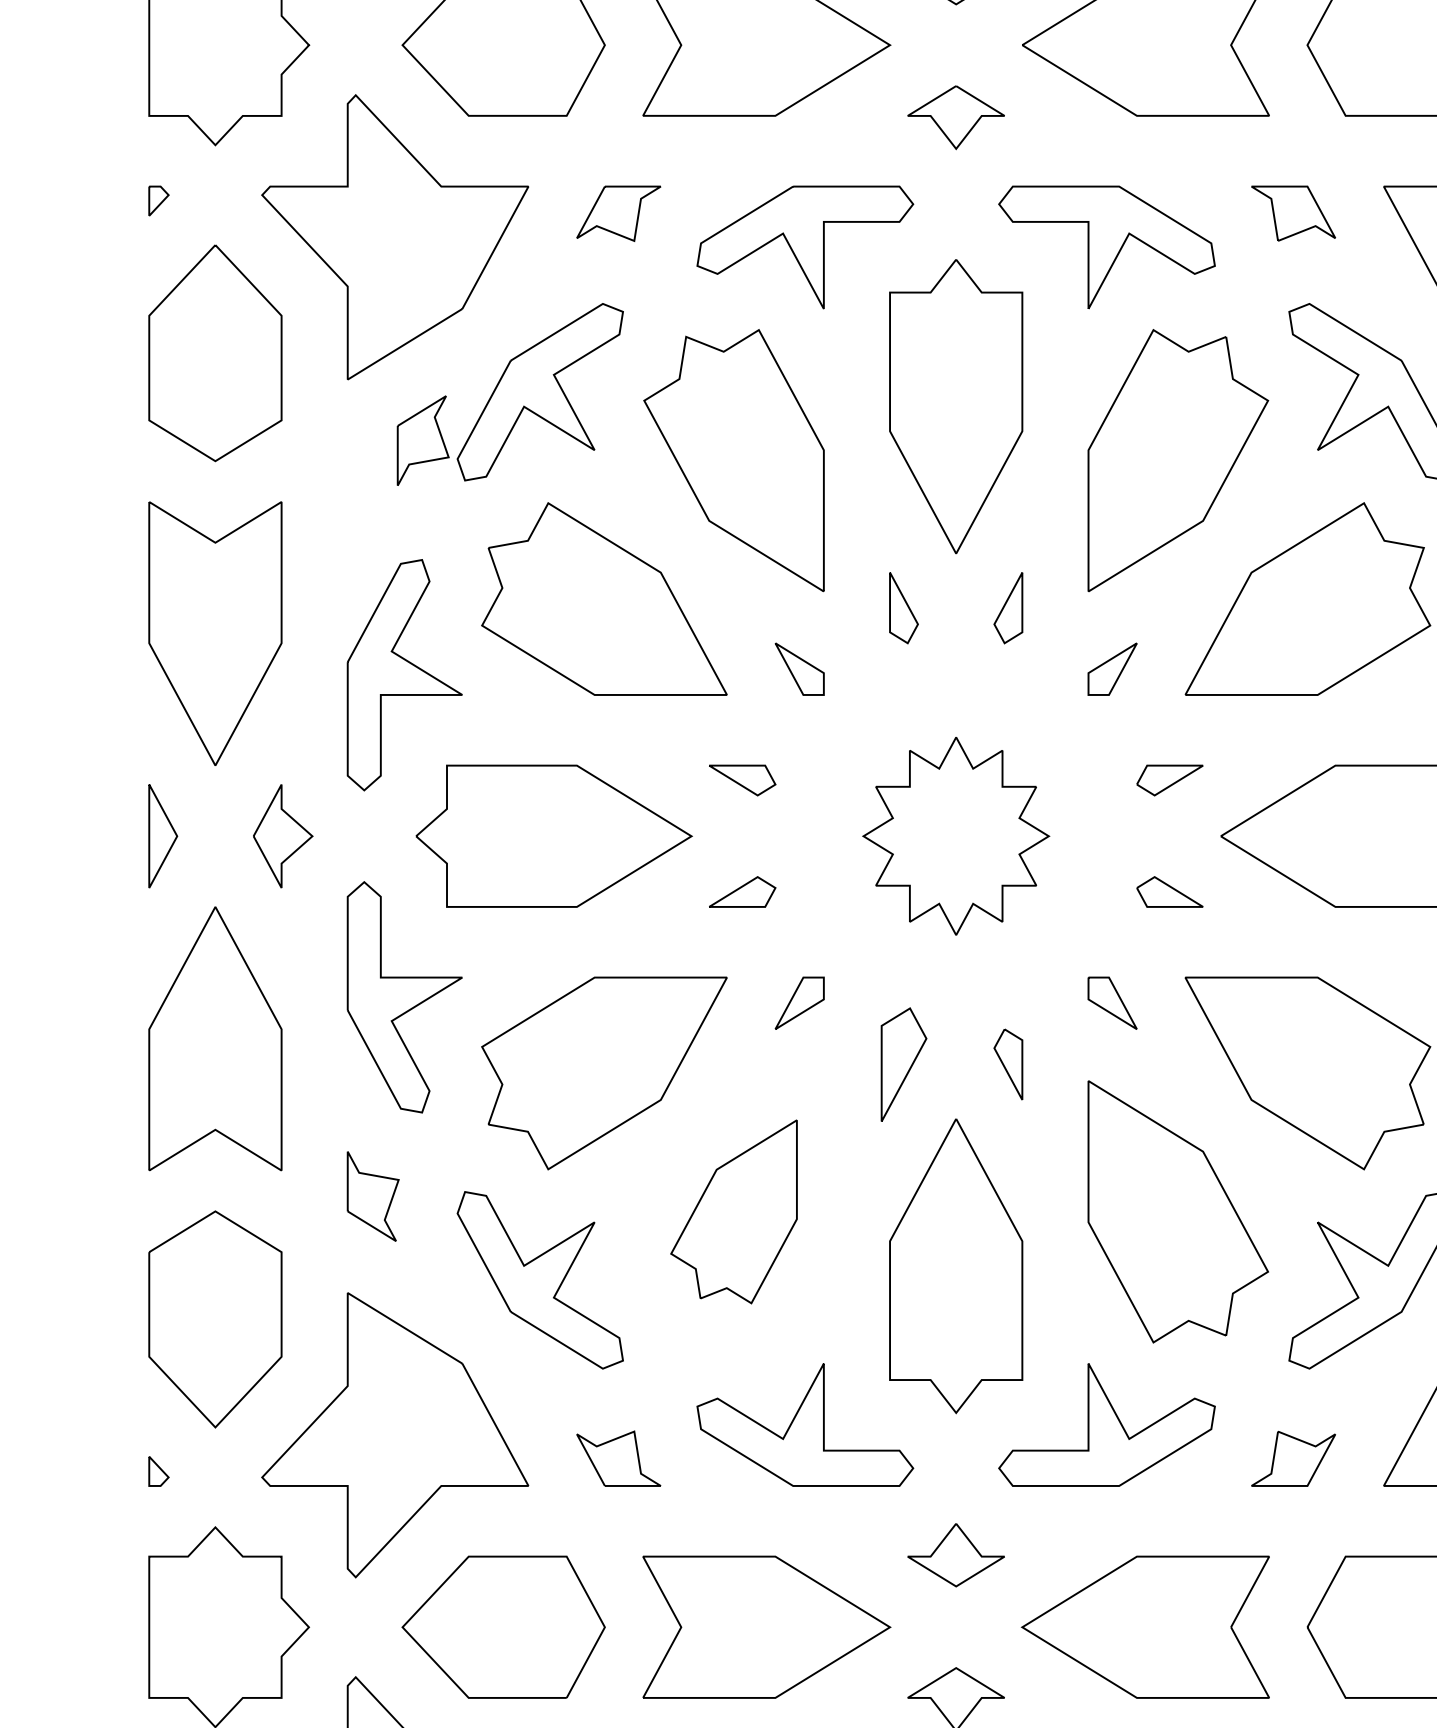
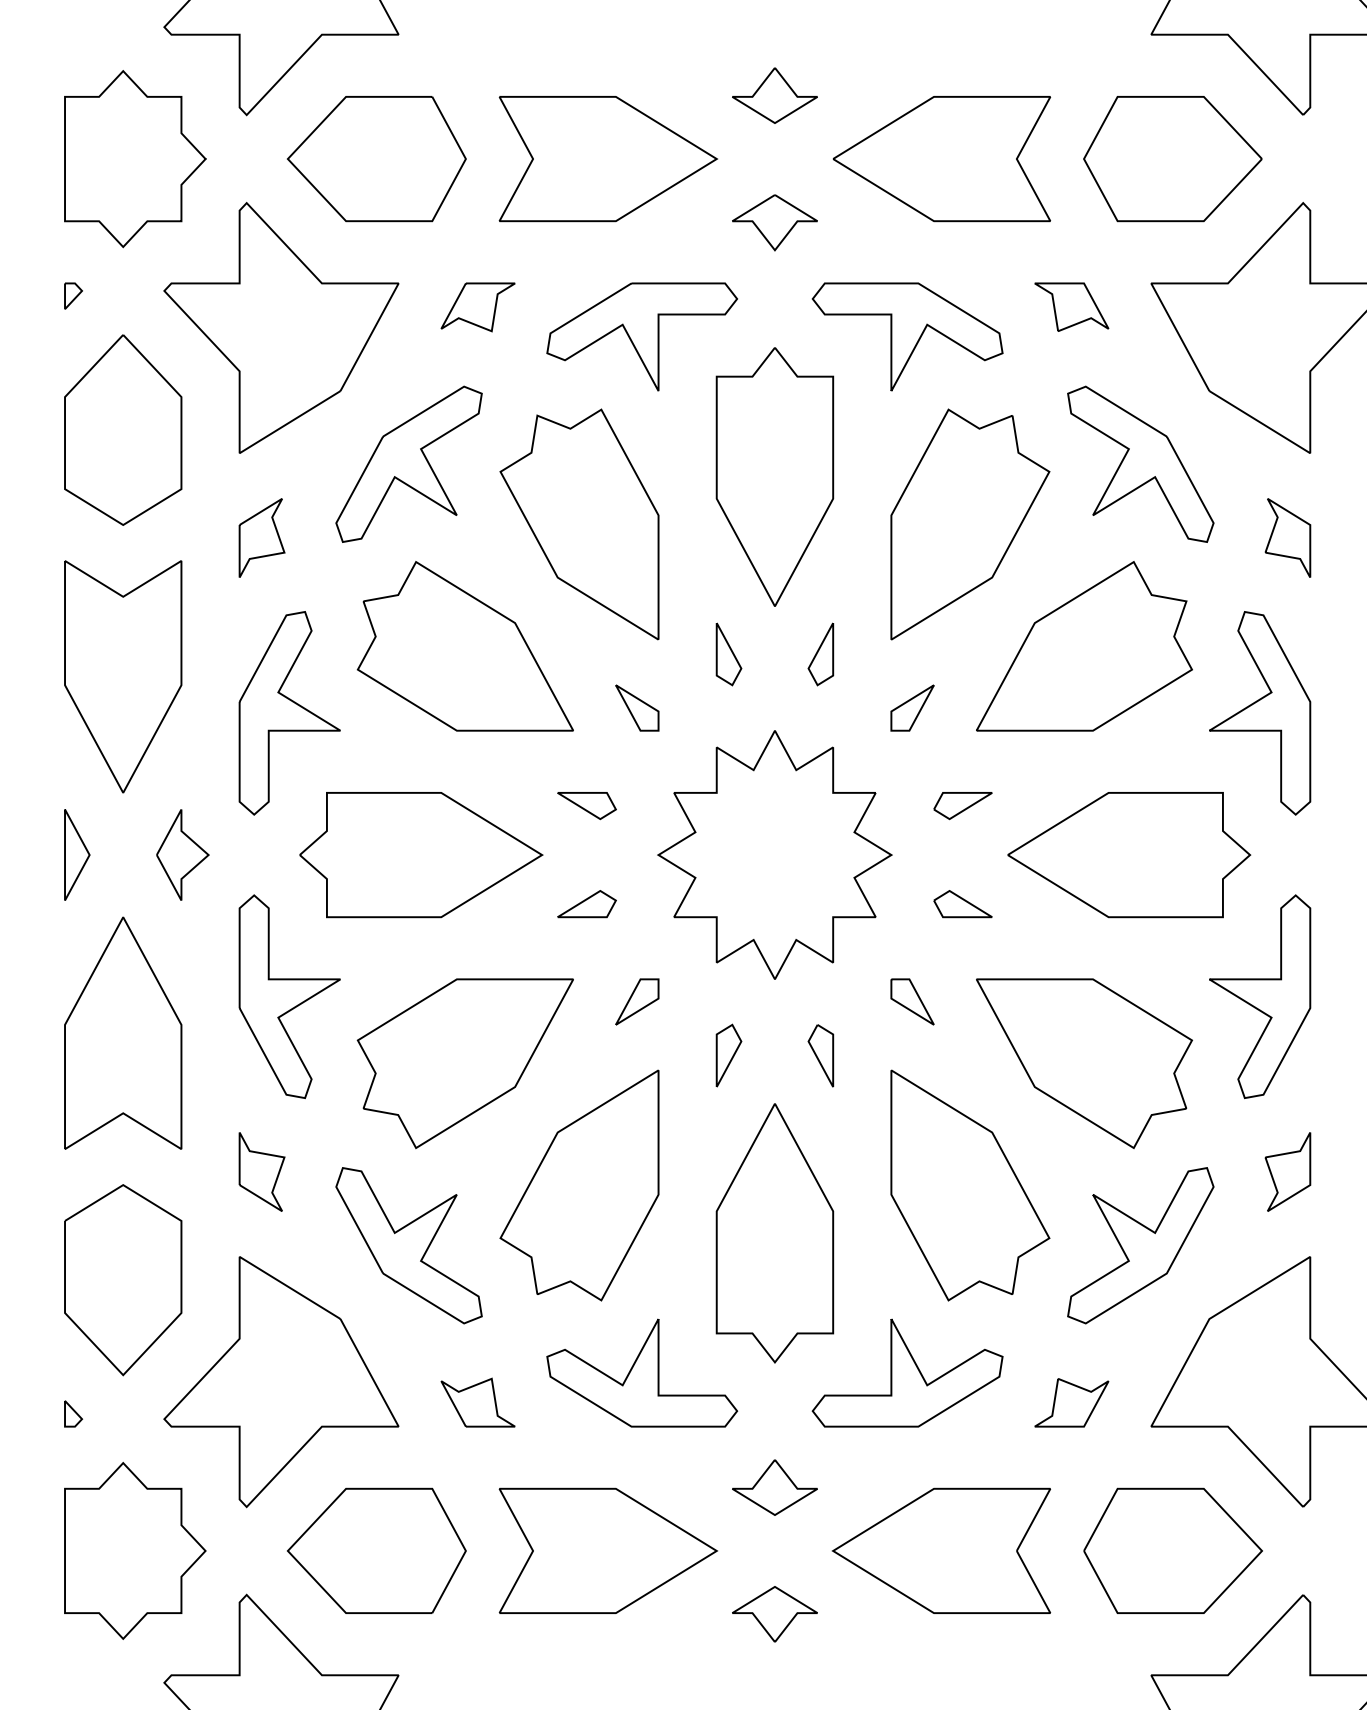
part: (422, 440) -> (261, 537), moved
part: (955, 835) -> (774, 854), size x1.43
part: (903, 1064) -> (728, 1055), size x0.62
part: (734, 1211) -> (579, 1185), size x1.43

